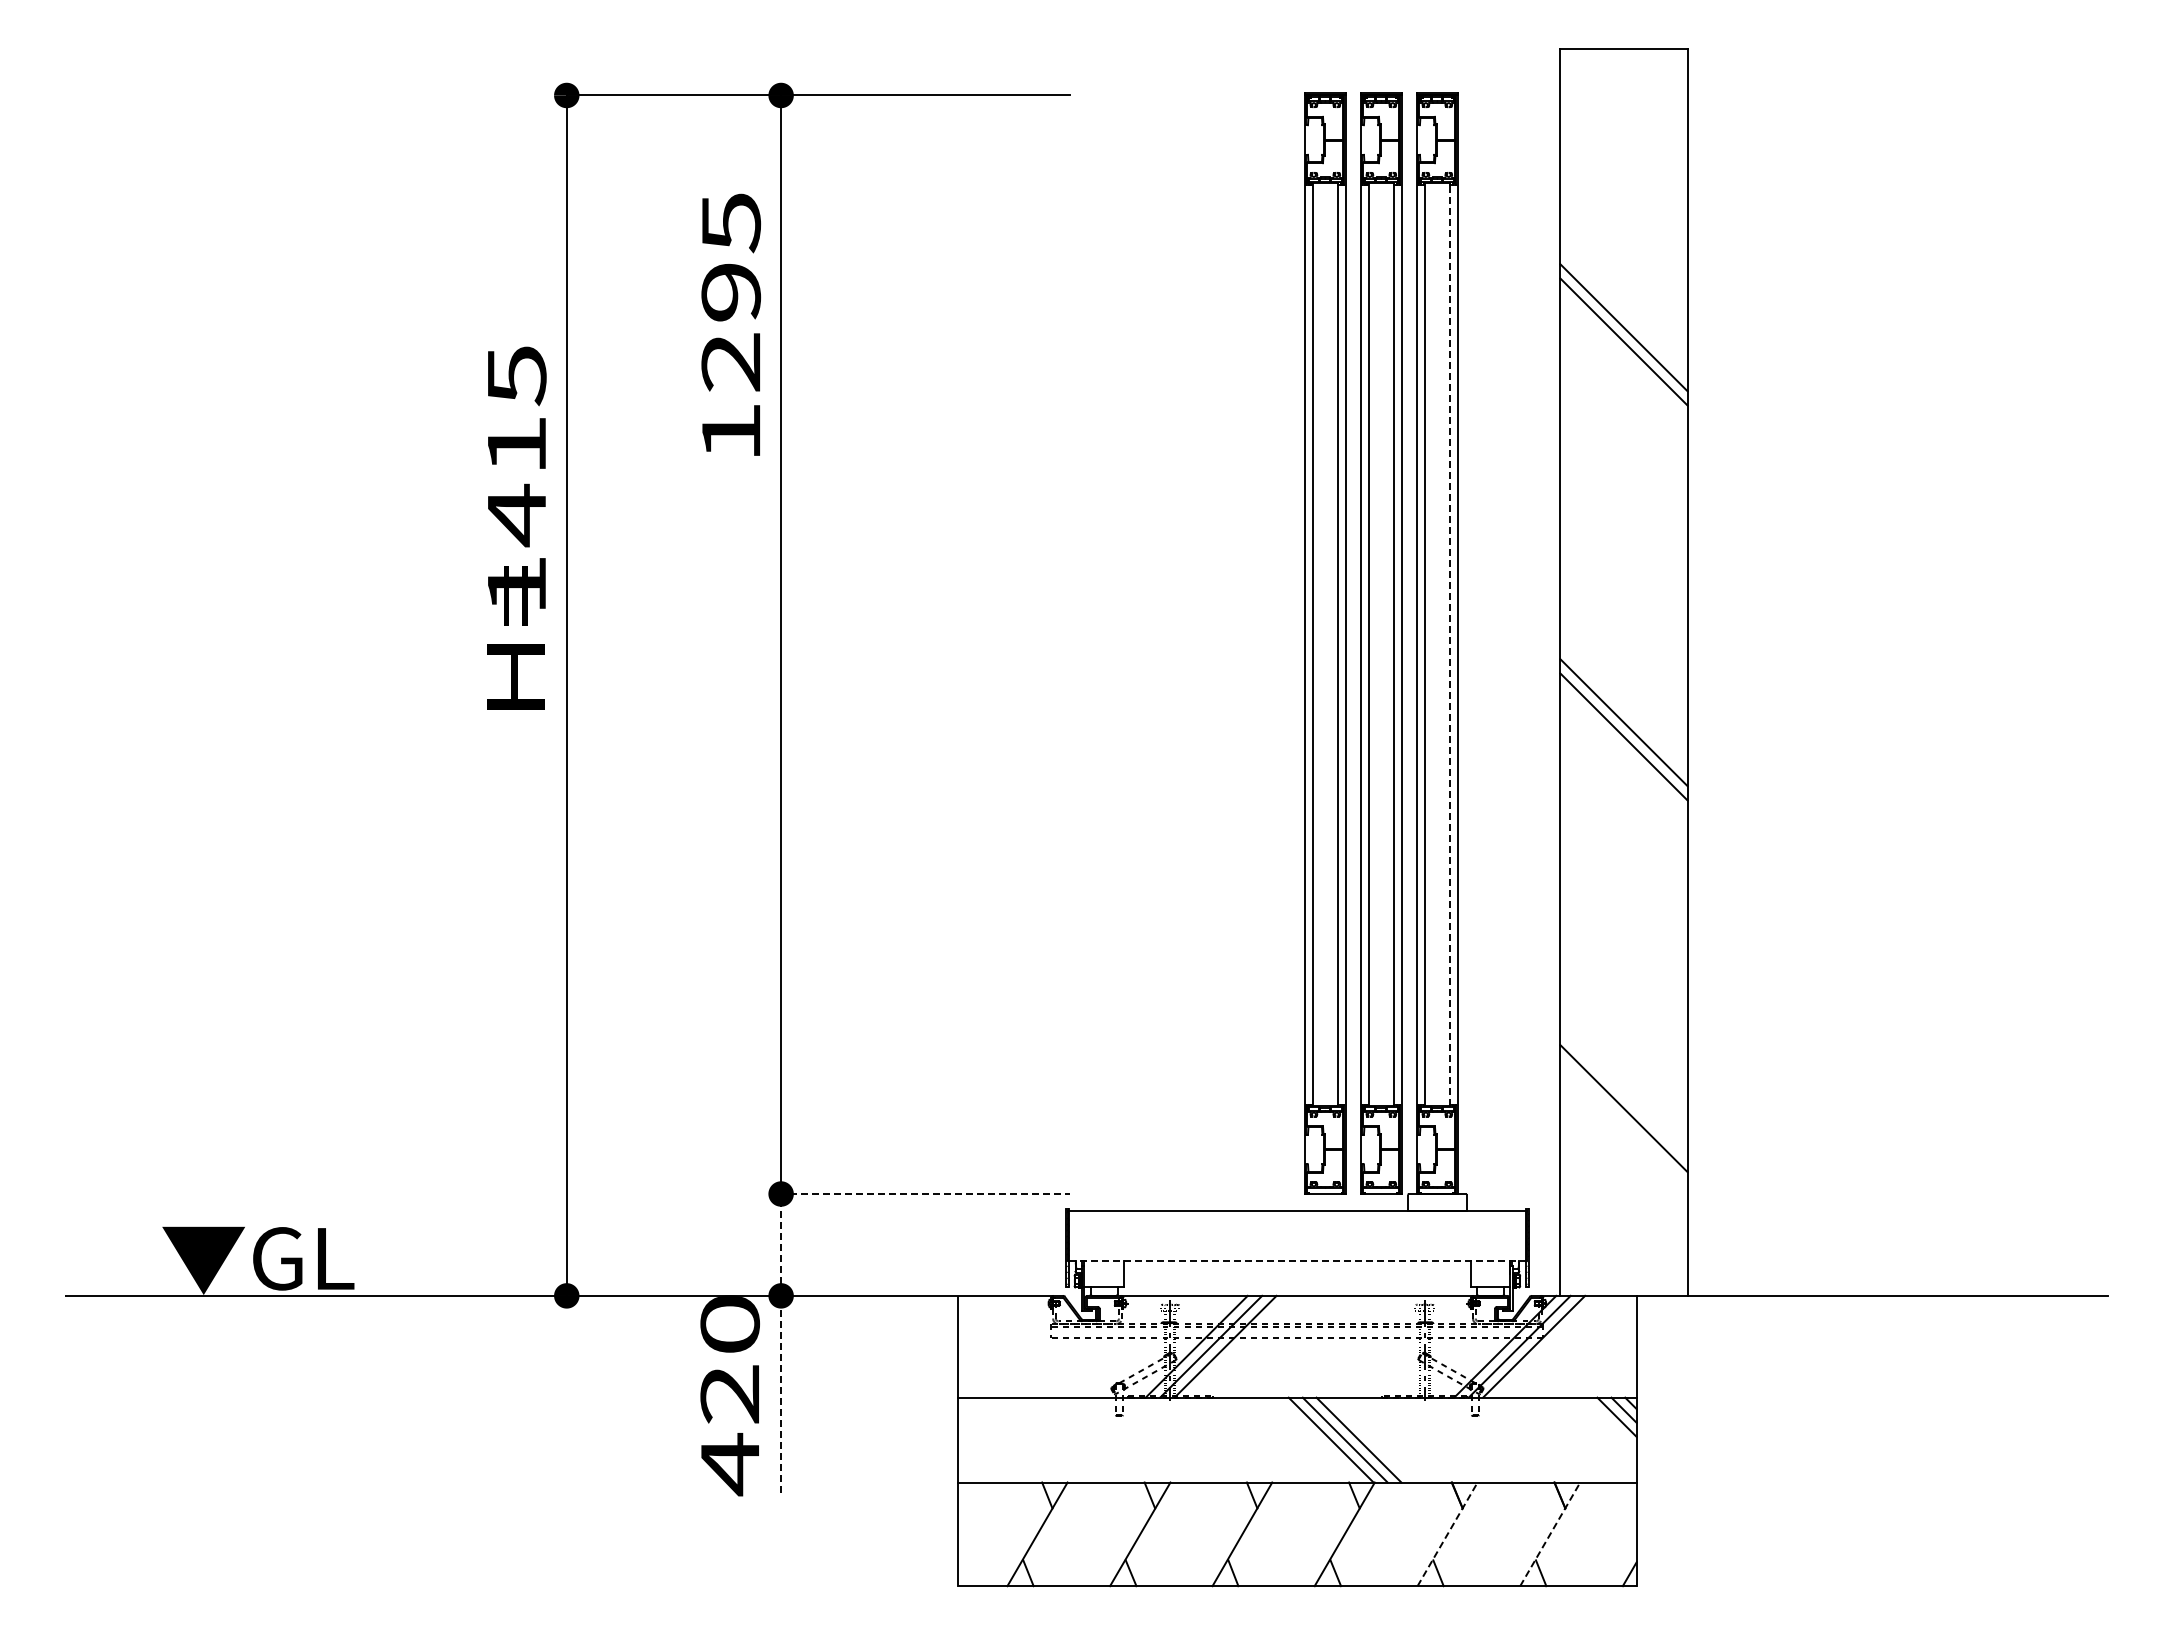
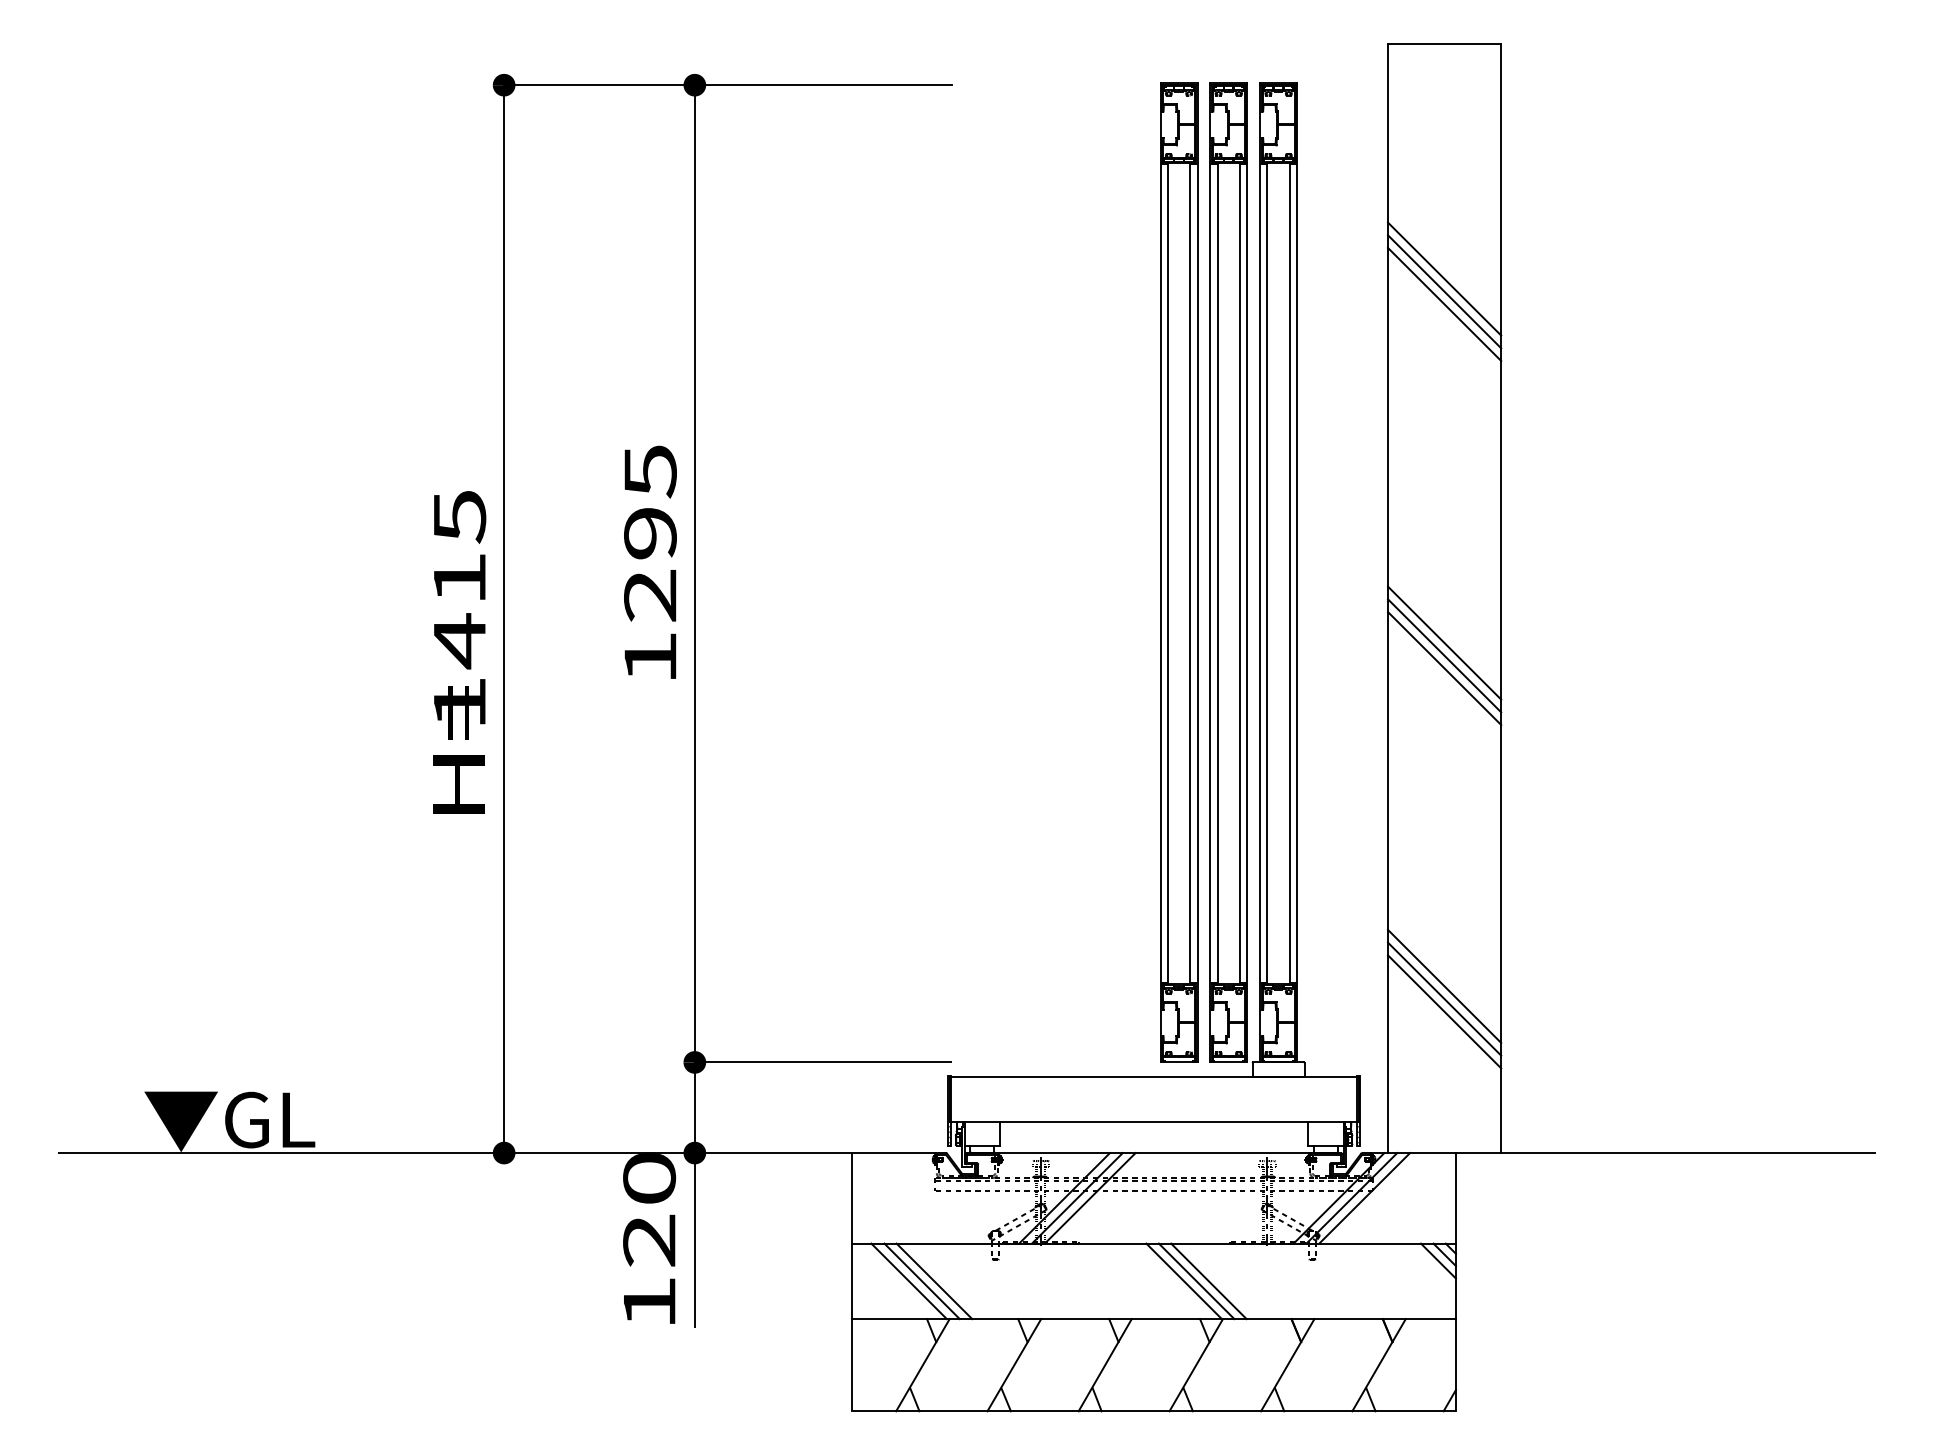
line: (1623, 312) -> (1444, 278), added
text: (730, 324) -> (649, 562), moved
text: (516, 527) -> (459, 651), moved
line: (1450, 644) -> (1290, 573), dashed -> solid
line: (1623, 750) -> (1444, 667), added
line: (1623, 1122) -> (1444, 998), added
line: (1623, 1136) -> (1444, 1011), added
line: (781, 1198) -> (695, 1066), dashed -> solid
line: (1297, 1261) -> (1154, 1122), dashed -> solid
line: (1021, 1439) -> (908, 1280), added
line: (1036, 1439) -> (922, 1280), added
line: (1049, 1439) -> (933, 1280), added
text: (729, 1464) -> (648, 1303), 420 -> 120
line: (1447, 1534) -> (1287, 1365), dashed -> solid
line: (1550, 1534) -> (1379, 1365), dashed -> solid

